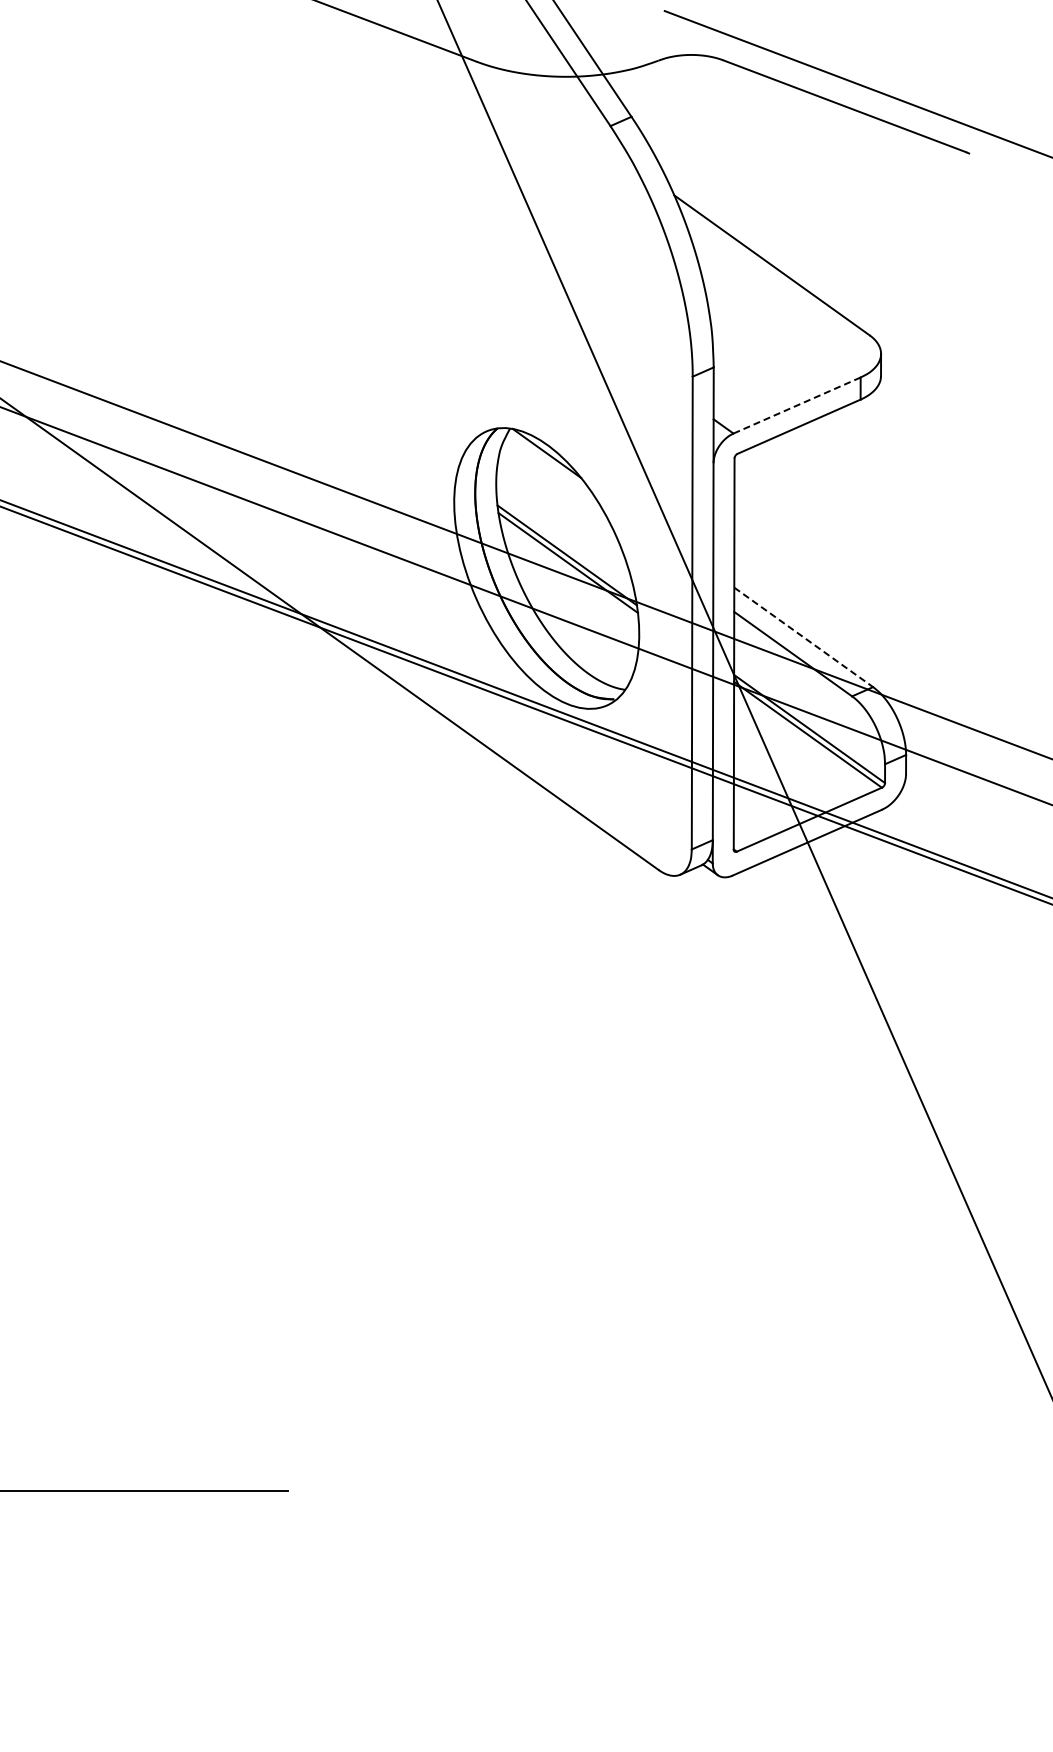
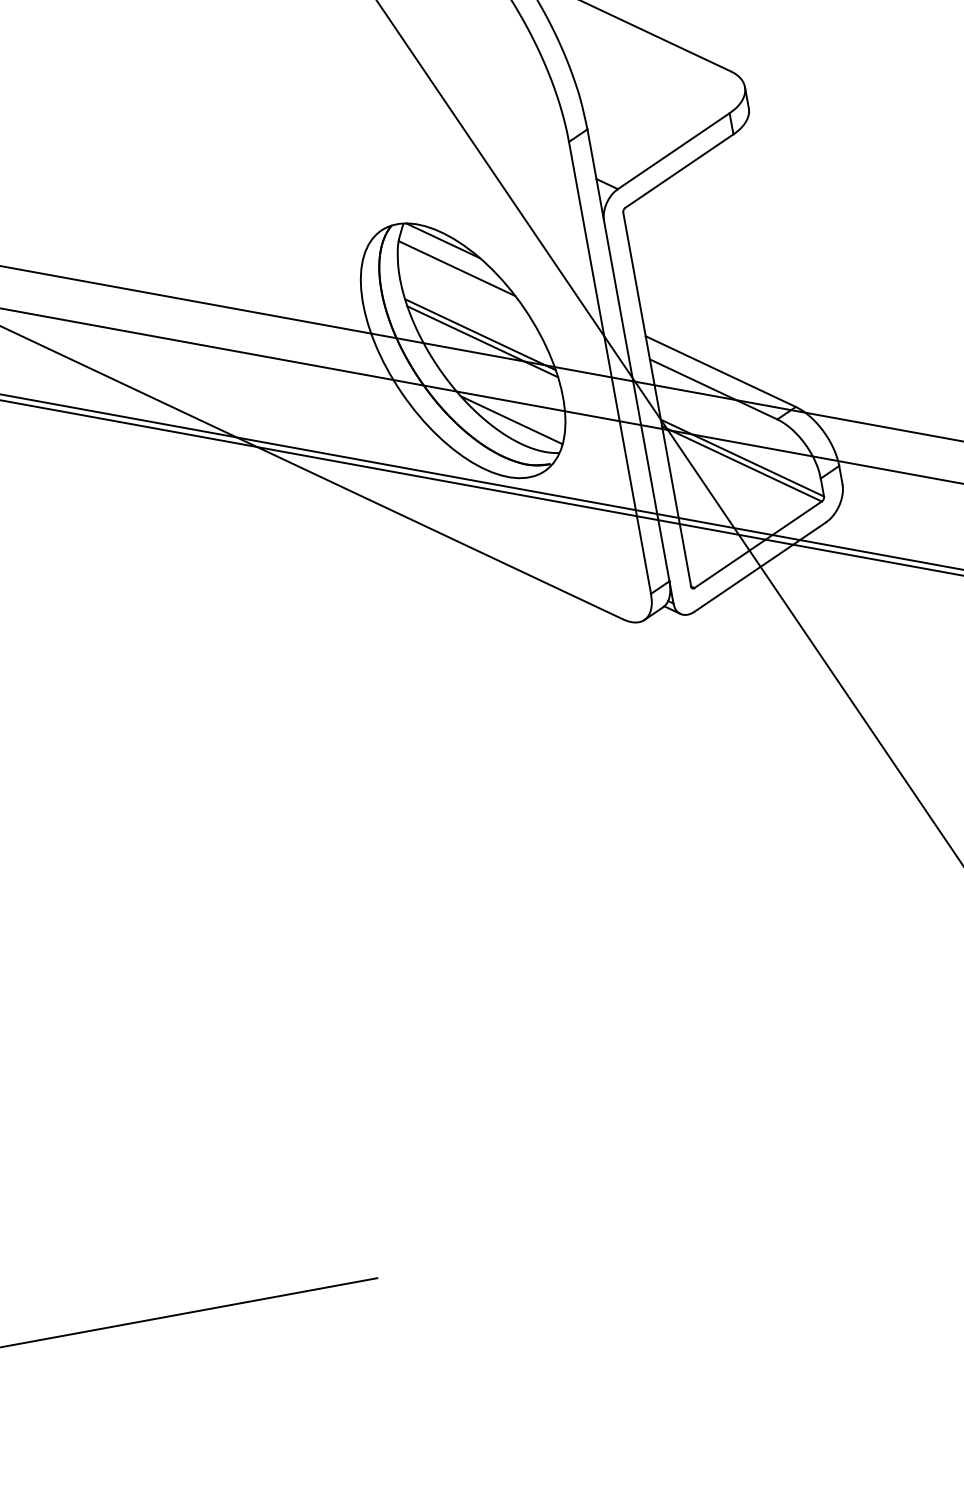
line: (796, 405) -> (673, 151), dashed -> solid
line: (555, 483) -> (456, 268), added
line: (804, 637) -> (721, 371), dashed -> solid
line: (582, 647) -> (511, 420), added

